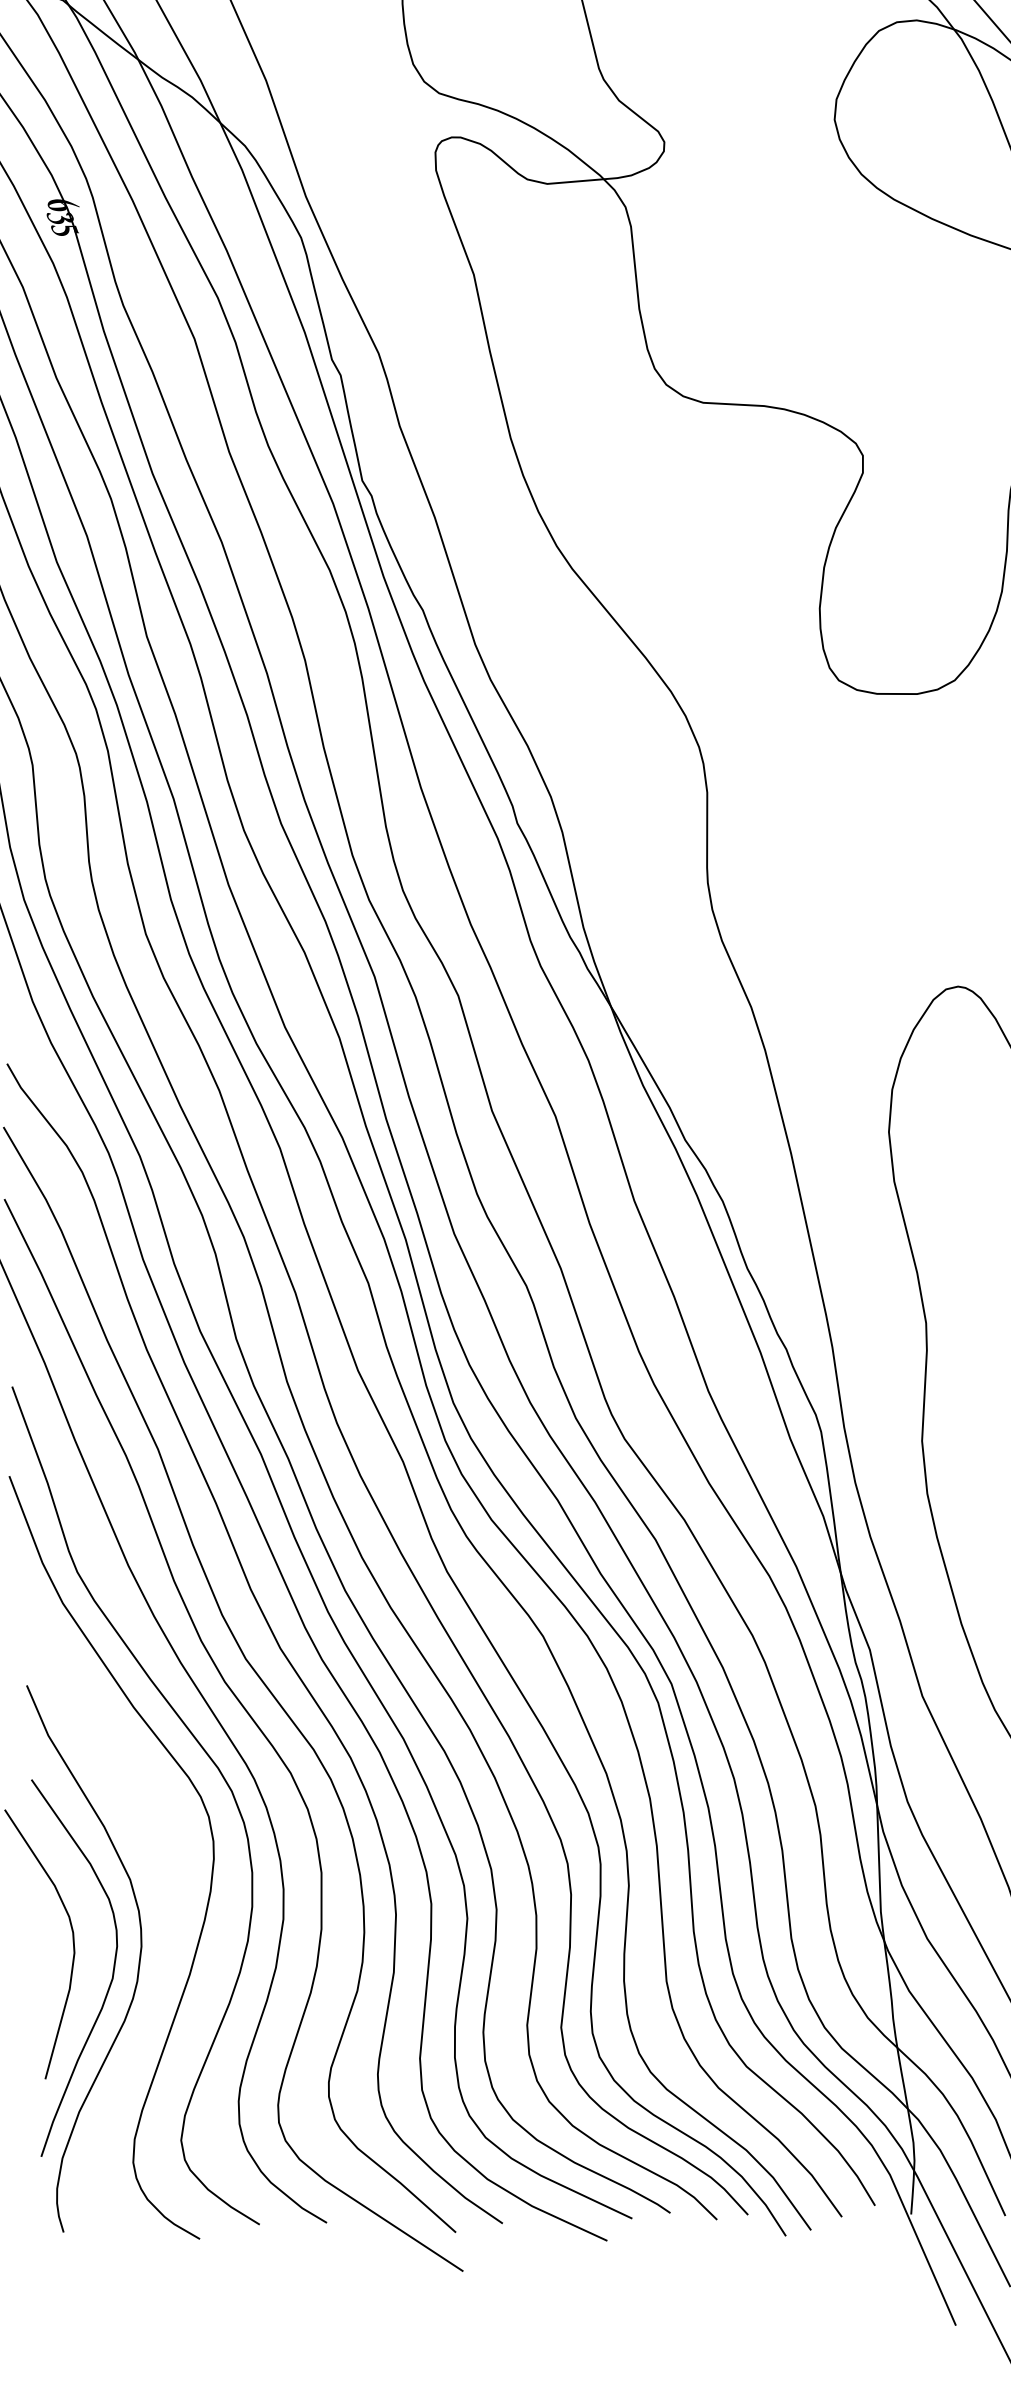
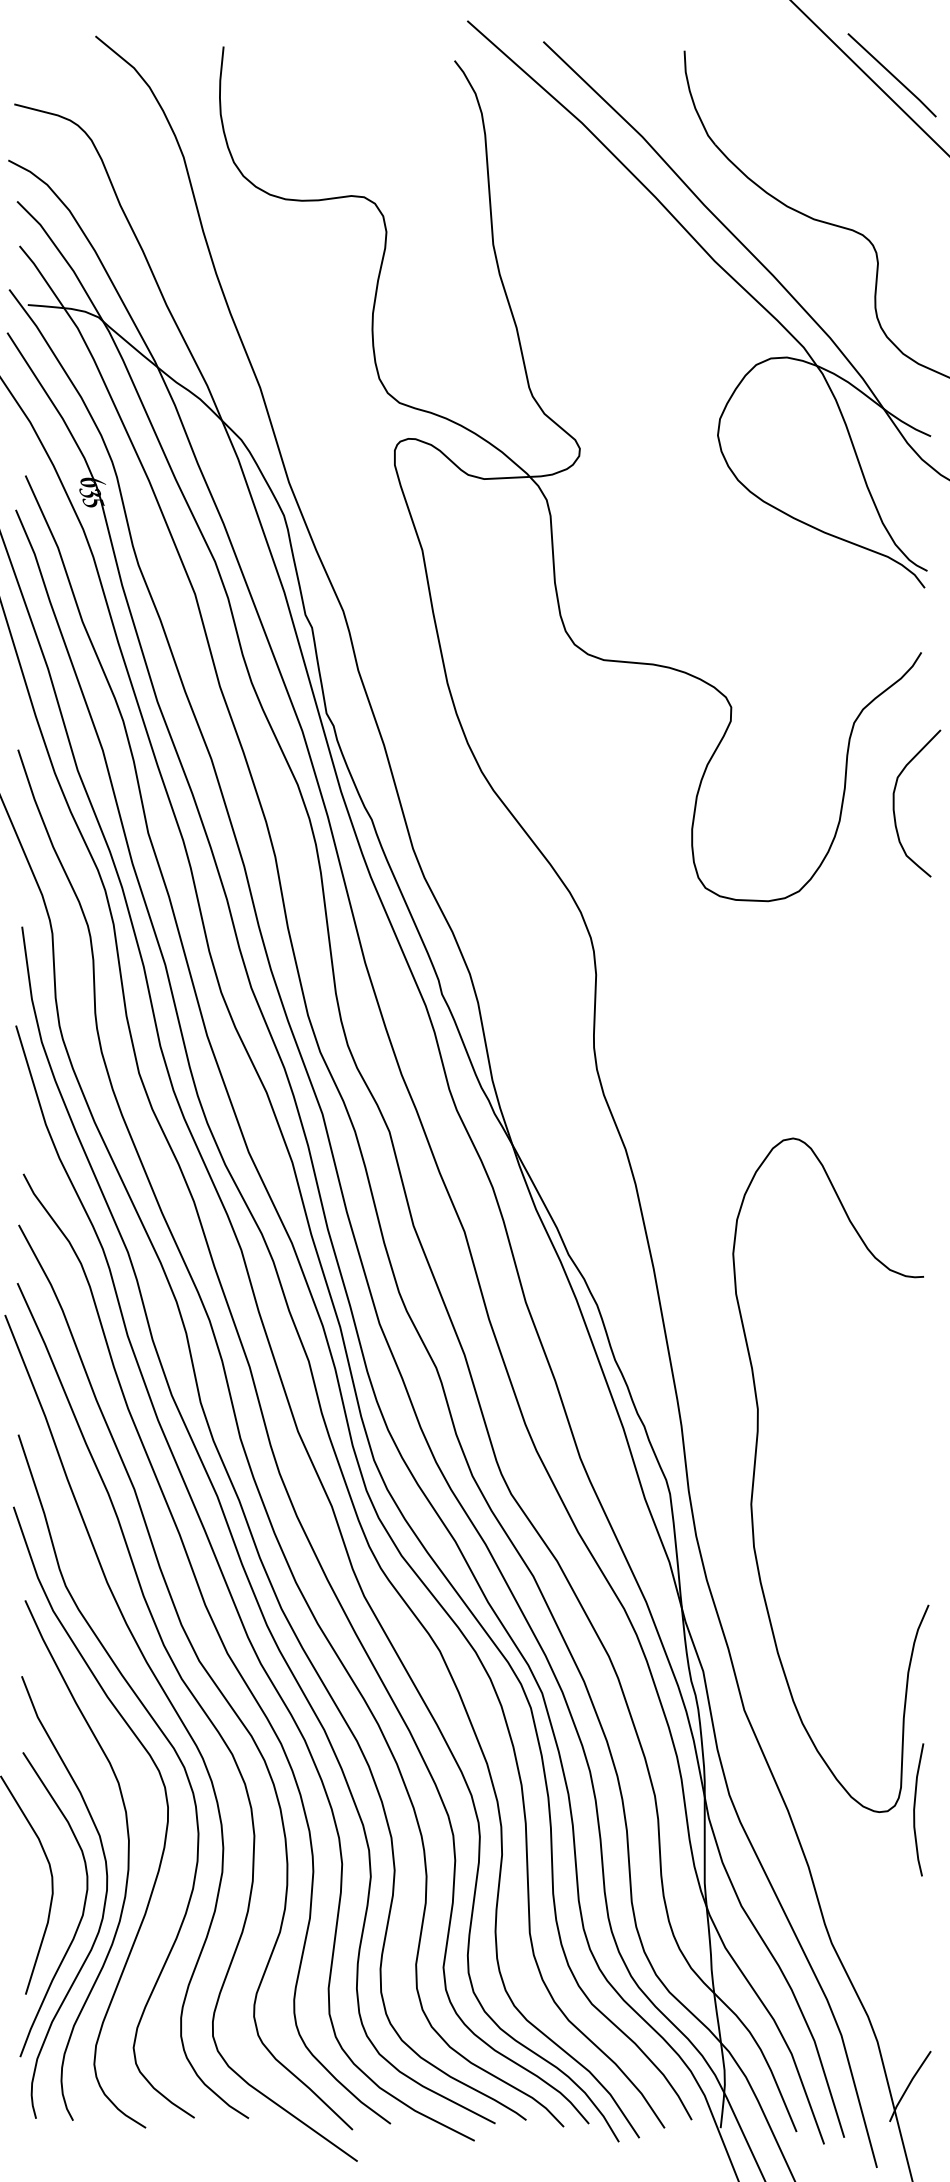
curve: (165, 1908) -> (127, 1860), added

